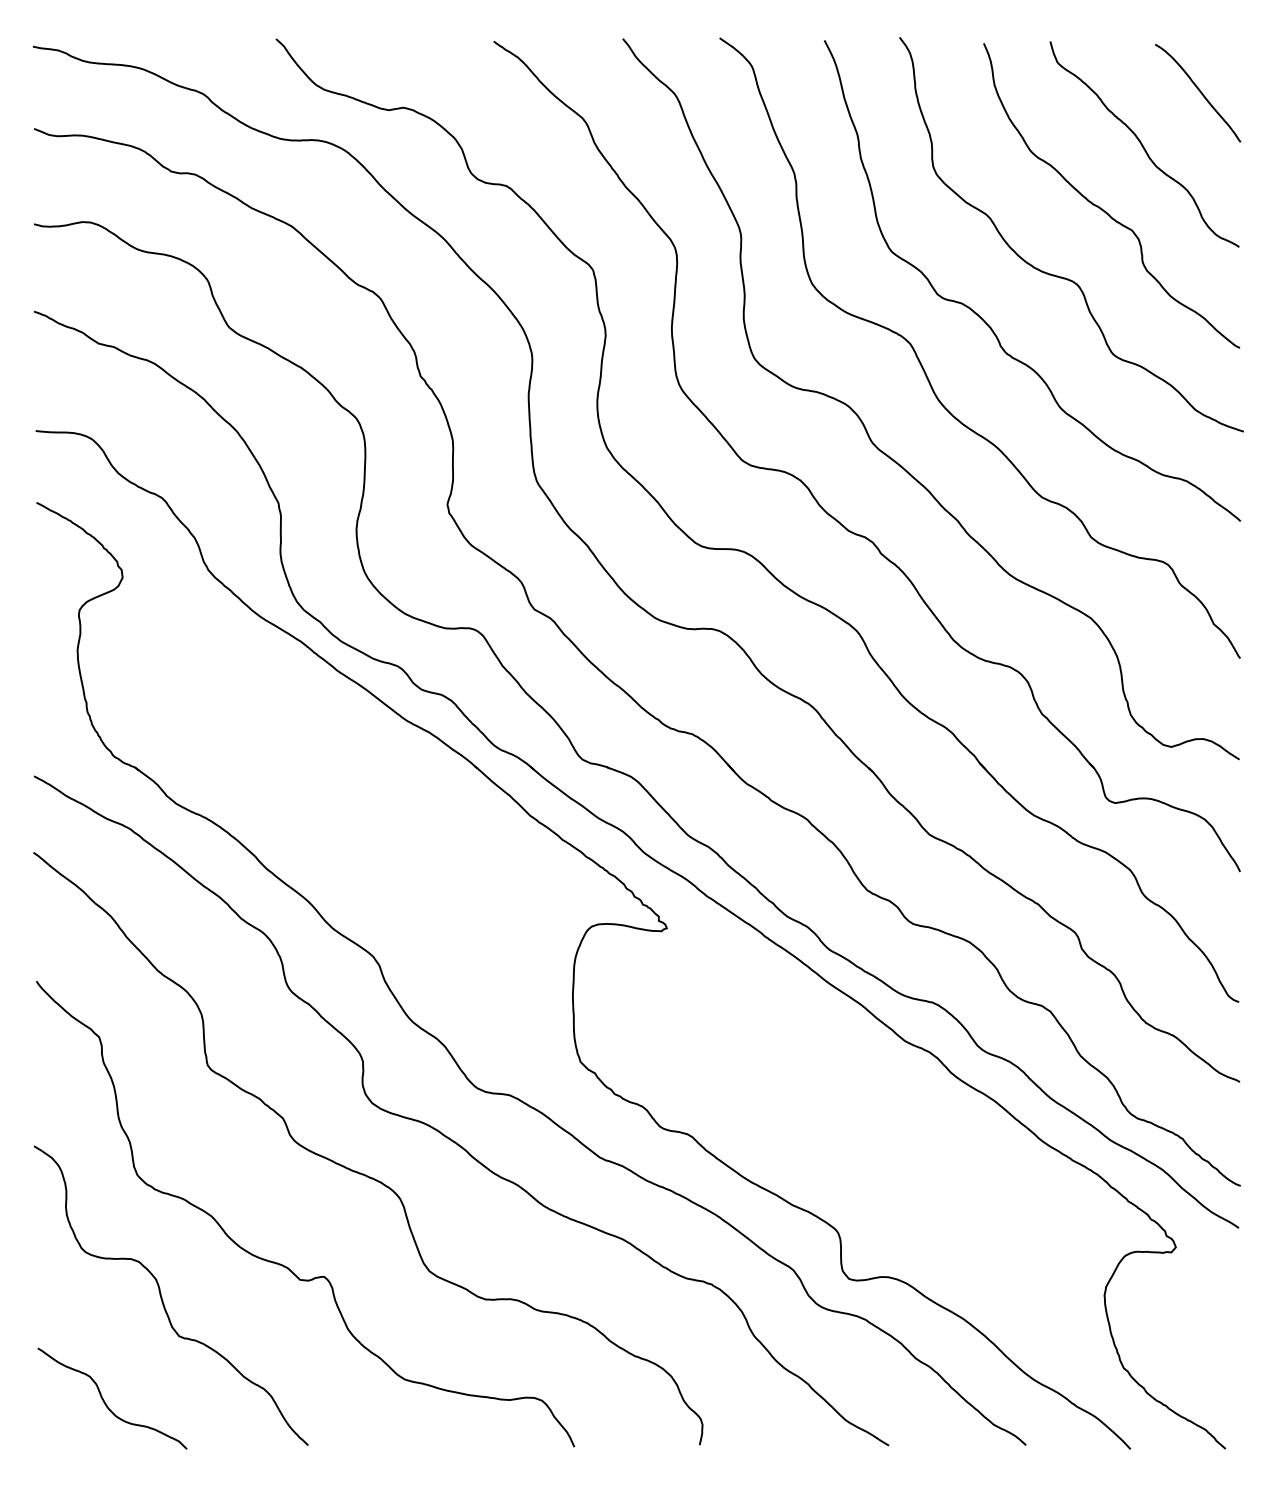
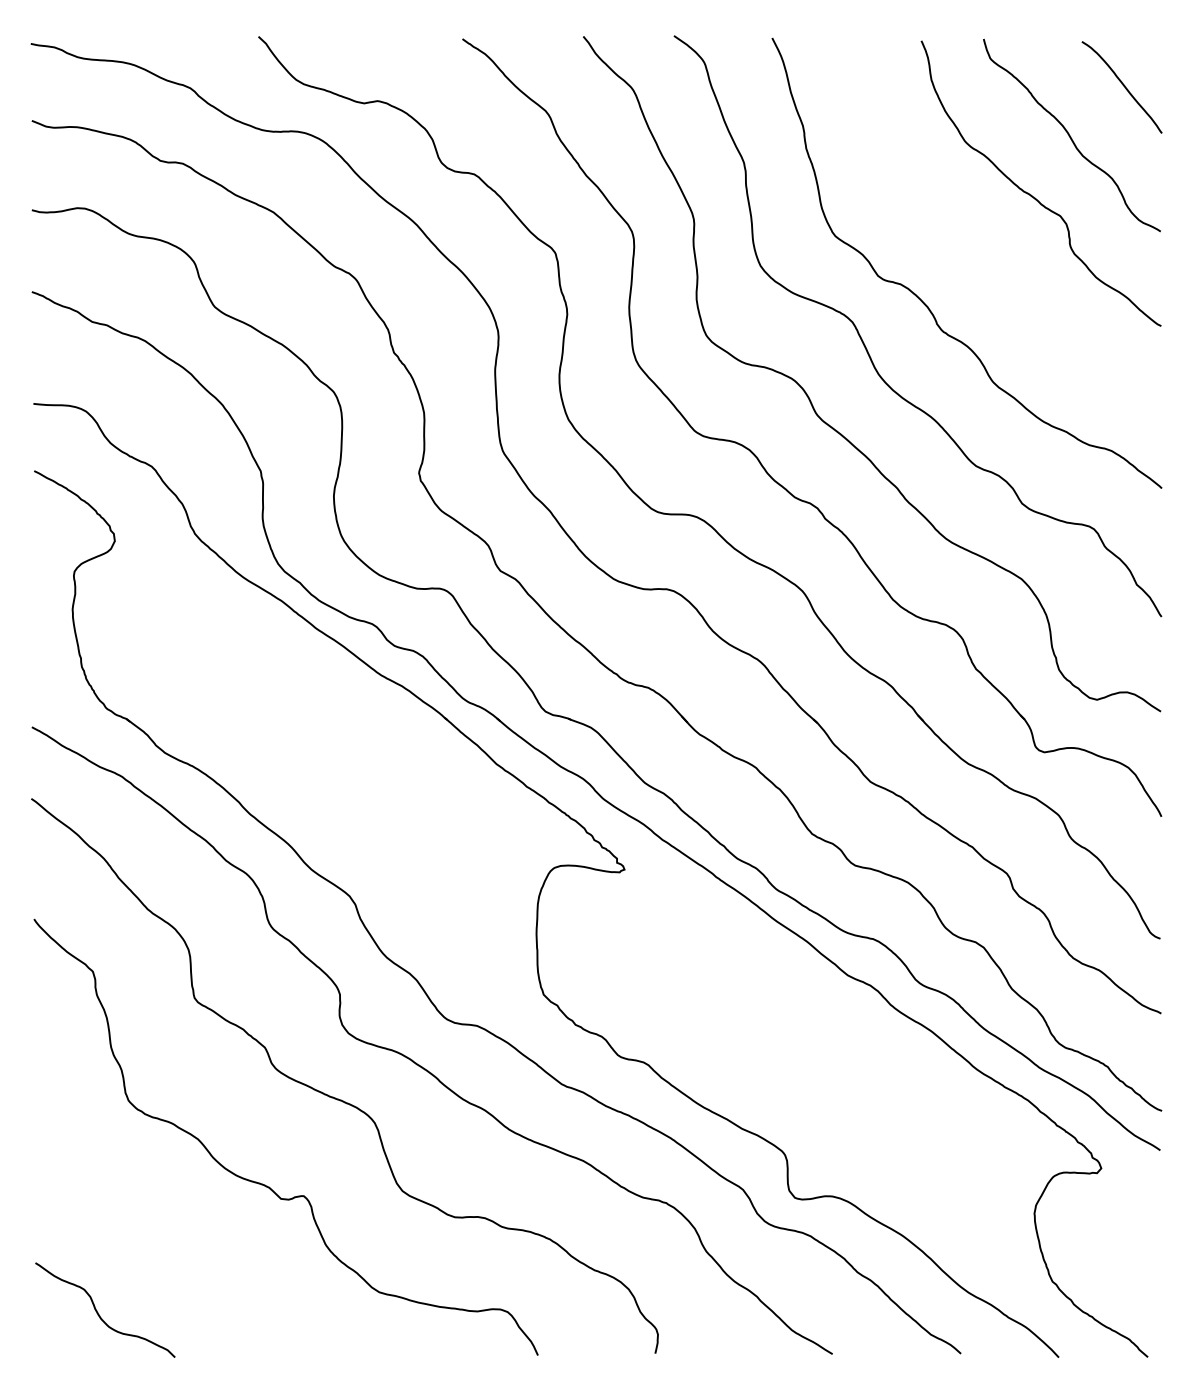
curve: (1059, 275) -> (992, 258), removed
curve: (162, 1298) -> (152, 1216), removed

